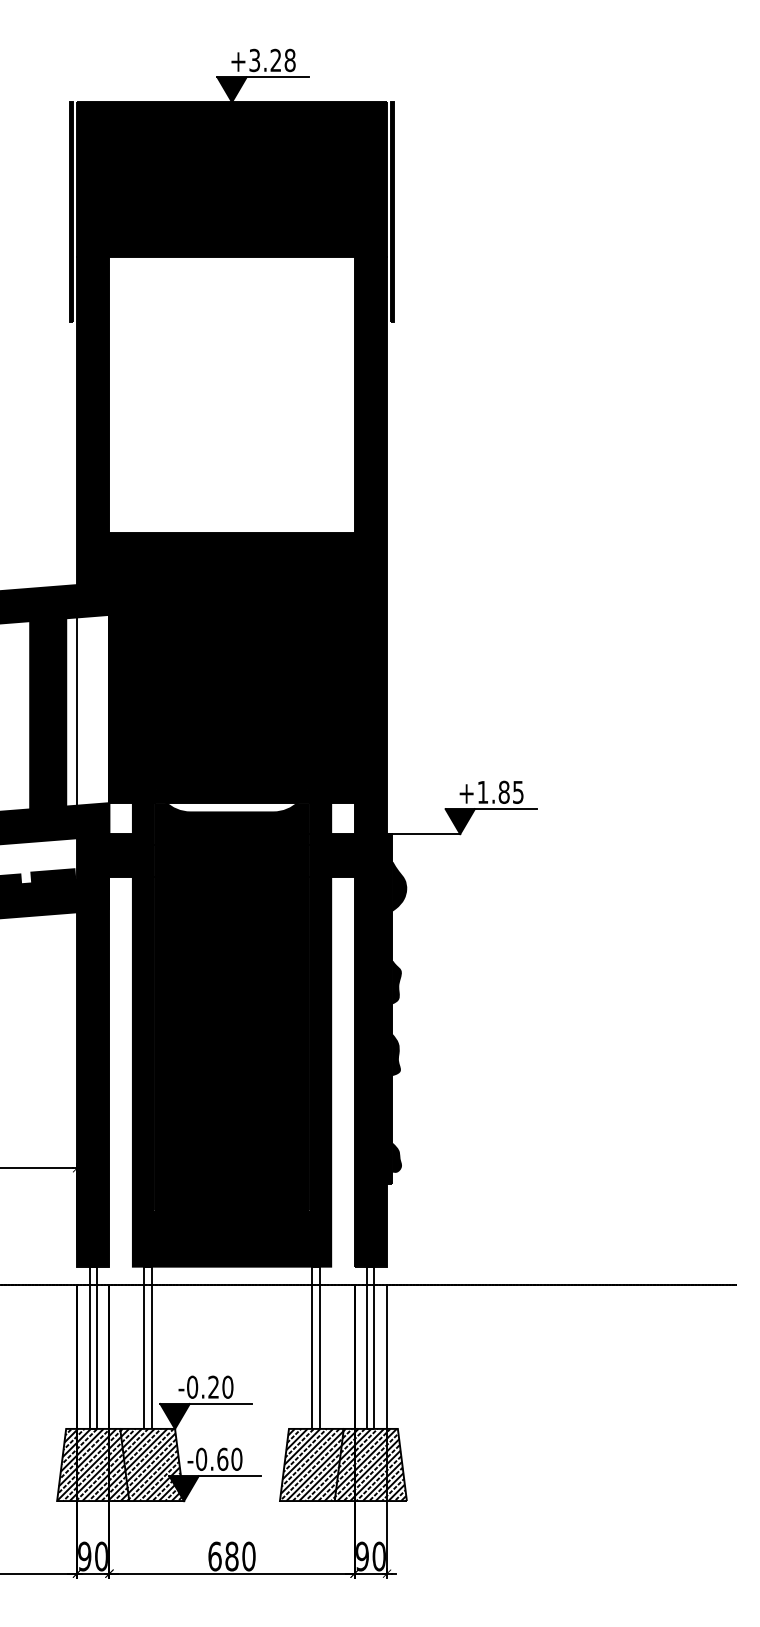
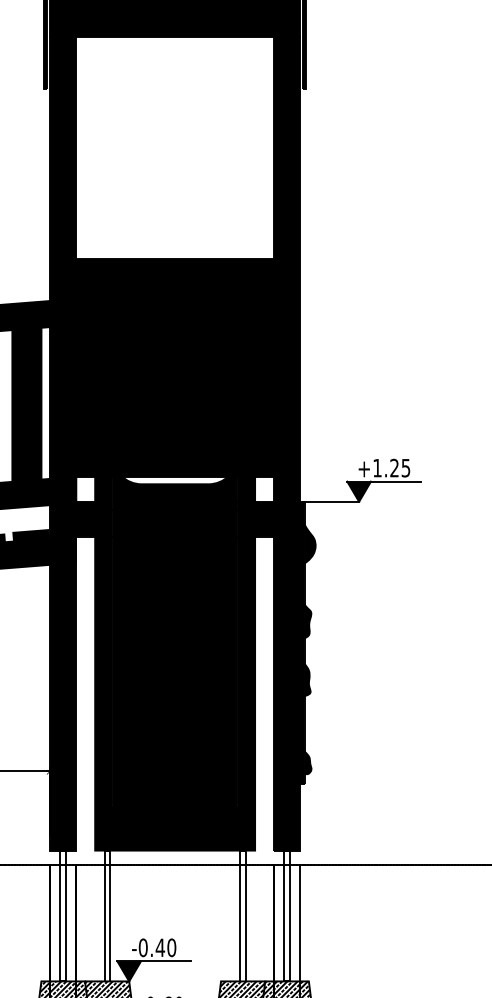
fill: (93, 709) -> (63, 401), added
text: (503, 791) -> (394, 467), +1.85 -> +1.25
text: (213, 1386) -> (160, 947), -0.20 -> -0.40

